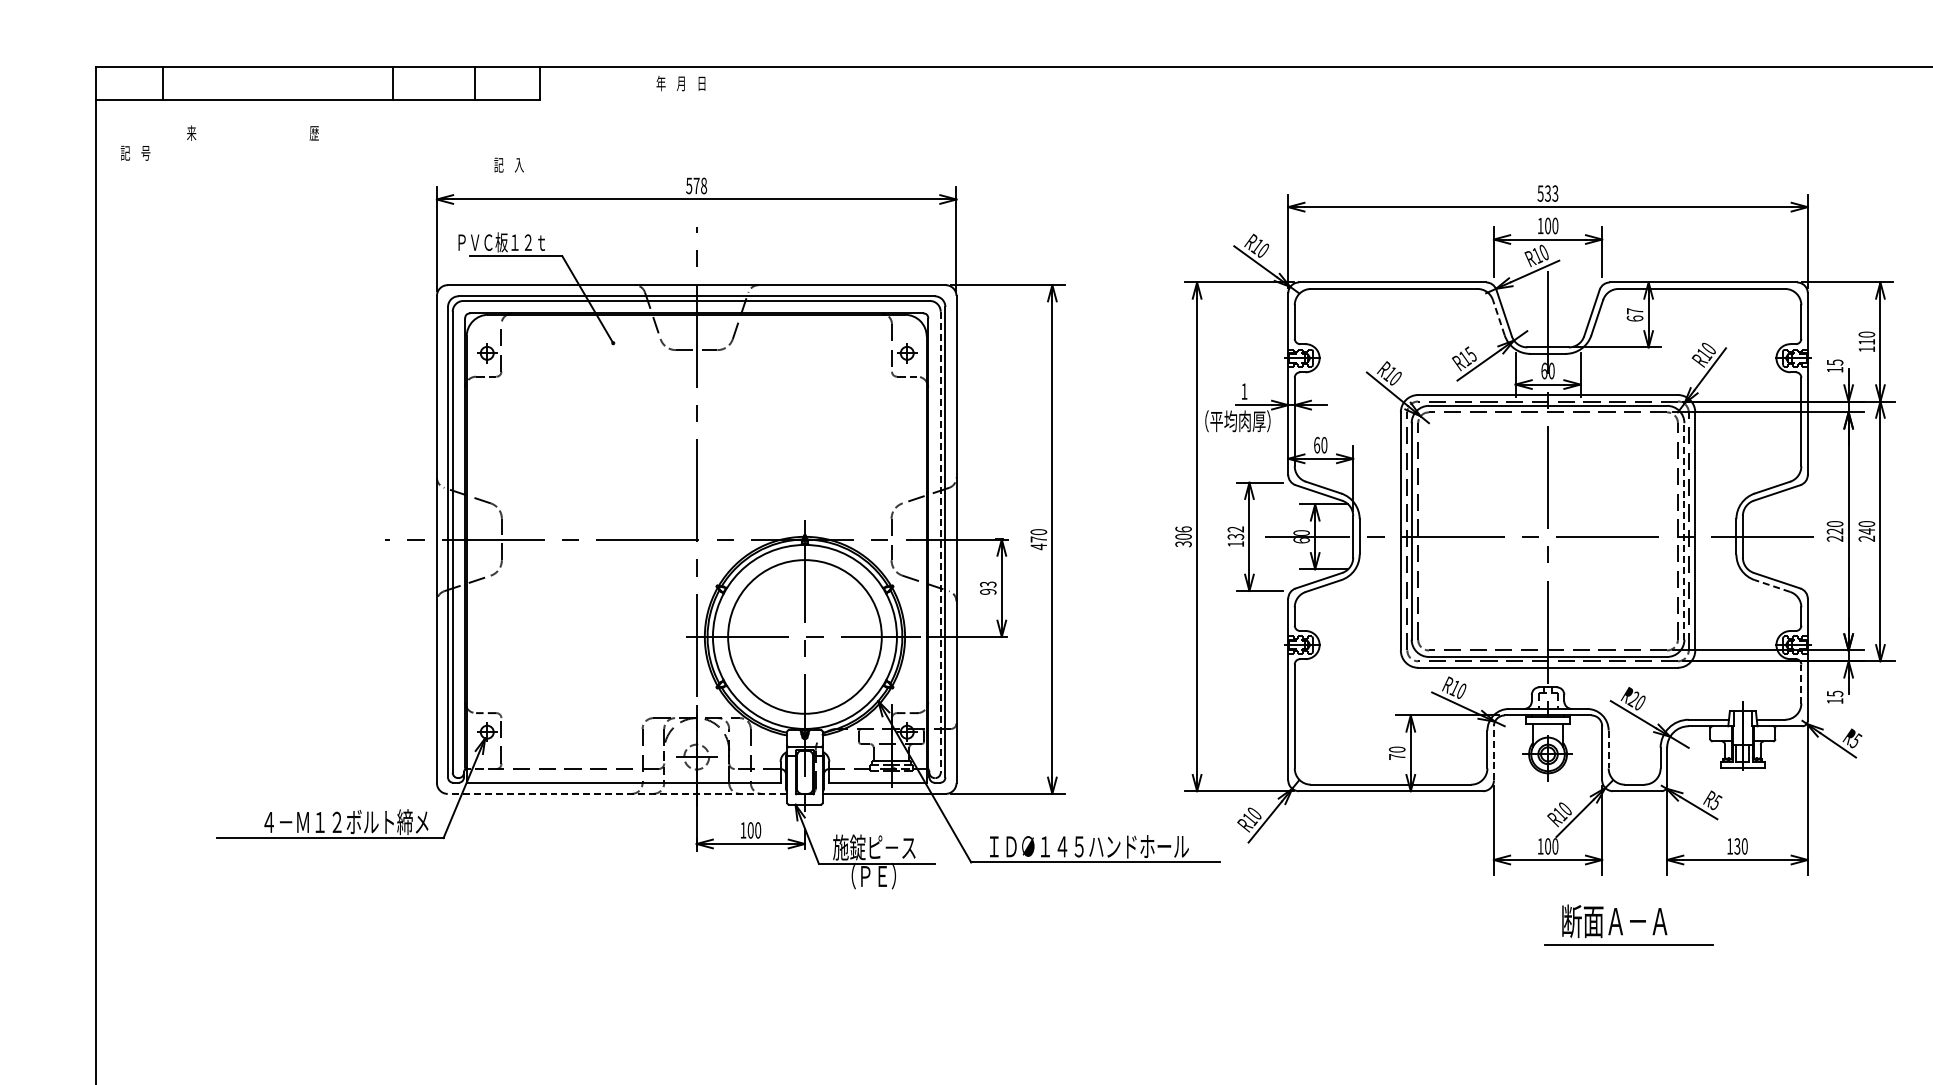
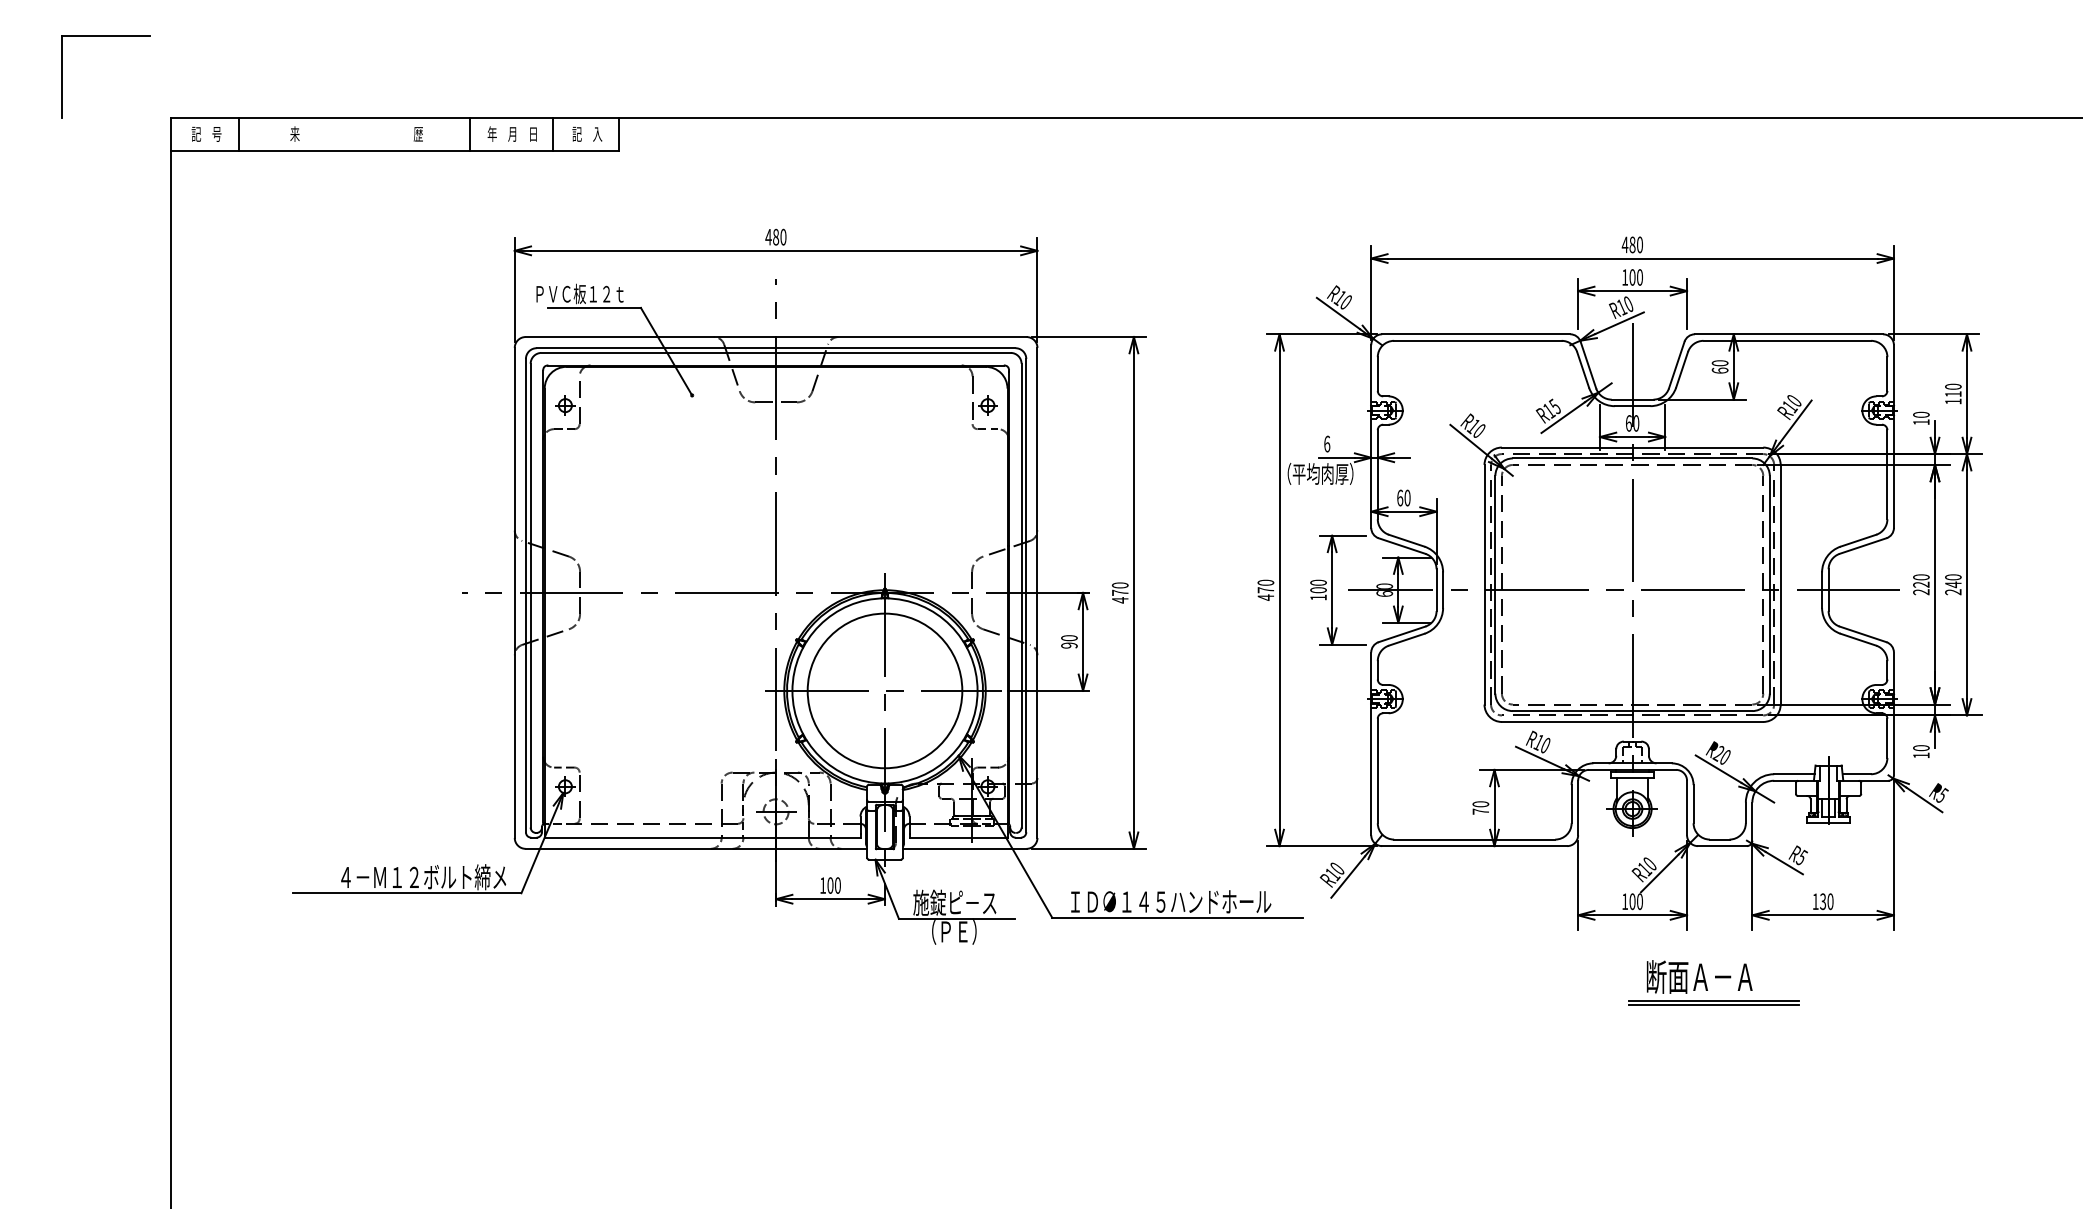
text: (680, 82) -> (511, 133), moved
text: (252, 132) -> (356, 133), moved
text: (135, 152) -> (206, 133), moved
text: (509, 164) -> (587, 133), moved
text: (696, 185) -> (775, 236), 578 -> 480
text: (1546, 193) -> (1631, 244), 533 -> 480
text: (1634, 311) -> (1719, 363), 67 -> 60
line: (1499, 317) -> (1583, 369), dashed -> solid
text: (1835, 362) -> (1921, 414), 15 -> 10
text: (1244, 390) -> (1327, 443), 1 -> 6
line: (1684, 531) -> (1769, 584), dashed -> solid
text: (1235, 533) -> (1318, 586), 132 -> 100
text: (1183, 536) -> (1265, 589), 306 -> 470
line: (940, 542) -> (1021, 595), dashed -> solid
text: (988, 584) -> (1069, 638), 93 -> 90
line: (1772, 585) -> (1858, 639), dashed -> solid
line: (1801, 684) -> (1887, 738), dashed -> solid
text: (1835, 694) -> (1921, 748), 15 -> 10
line: (1608, 749) -> (1693, 804), dashed -> solid
line: (1494, 752) -> (1578, 807), dashed -> solid
line: (617, 793) -> (696, 848), dashed -> solid
line: (1628, 949) -> (1713, 1005), added

